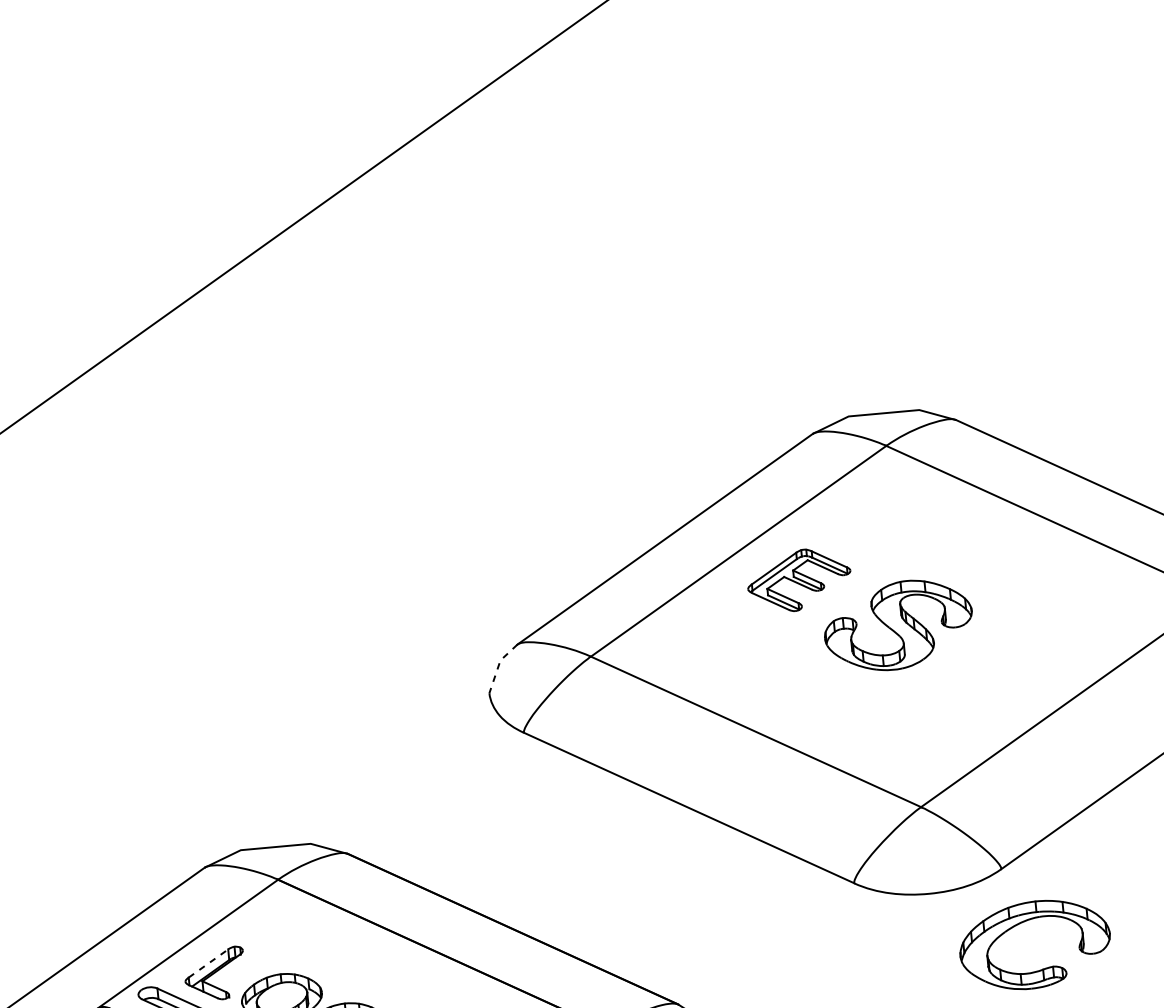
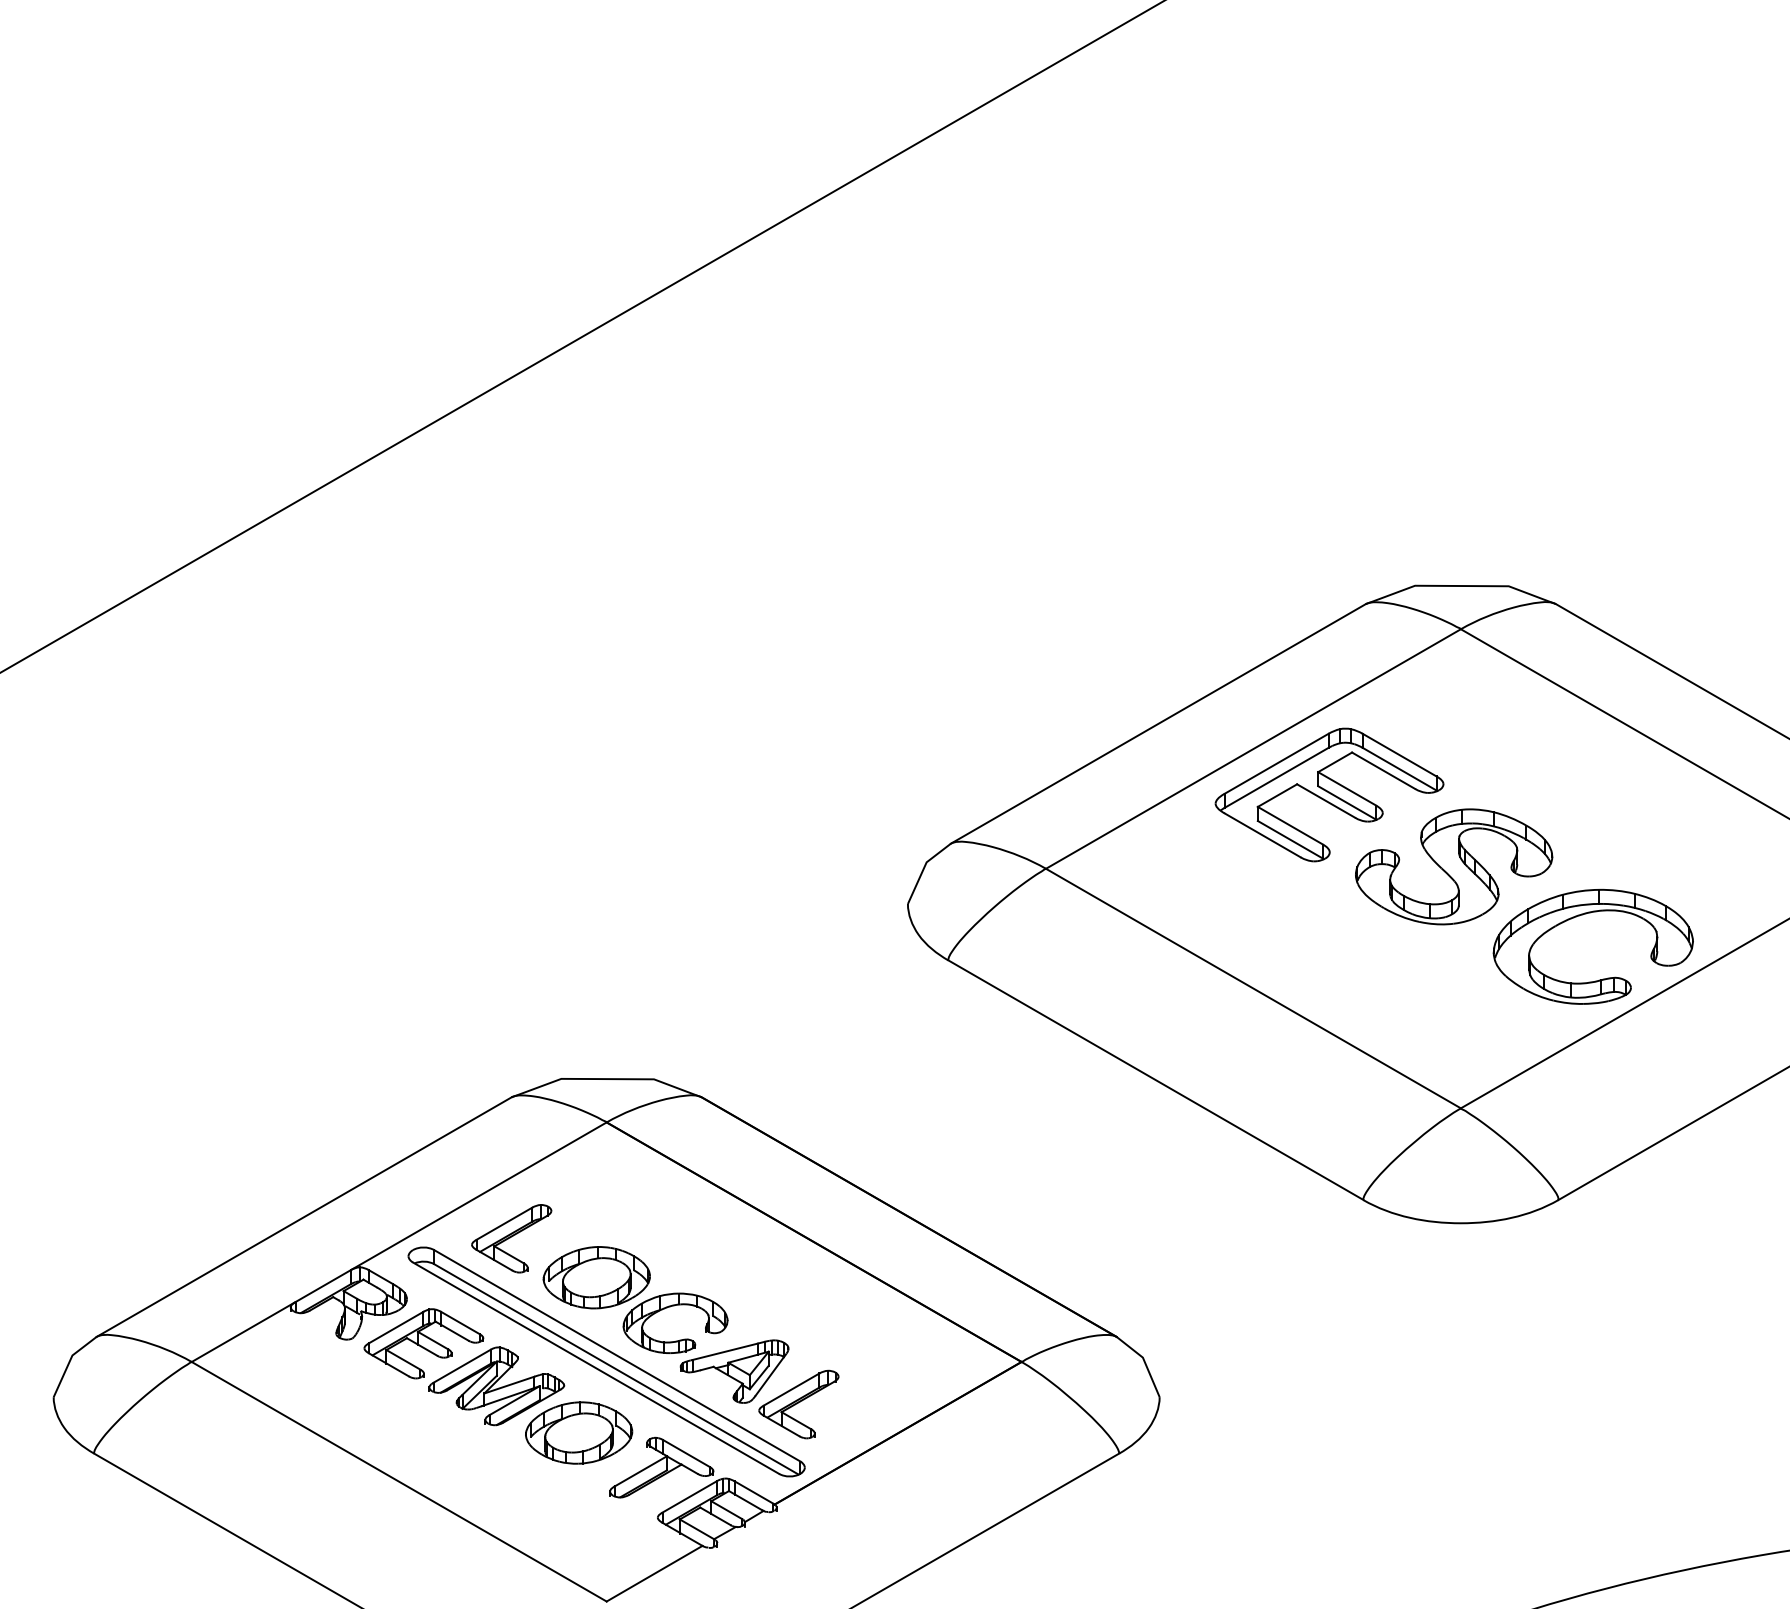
part: (799, 580) -> (1329, 794), size x1.67
line: (498, 665) -> (923, 868), dashed -> solid
part: (1027, 921) -> (1586, 914), moved
line: (208, 963) -> (504, 1223), dashed -> solid

